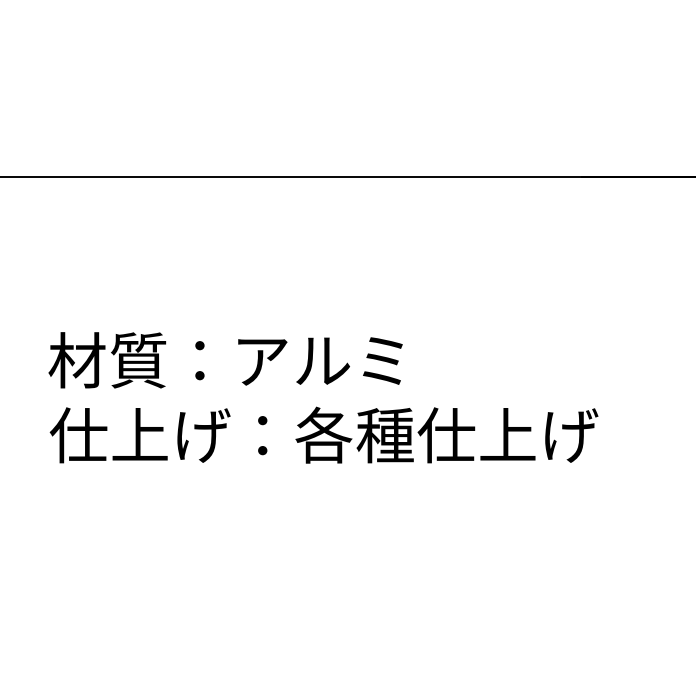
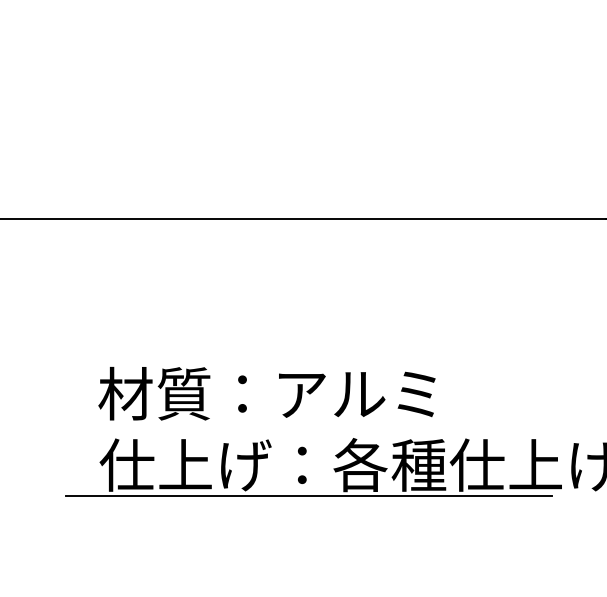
line: (269, 467) -> (308, 495), added

